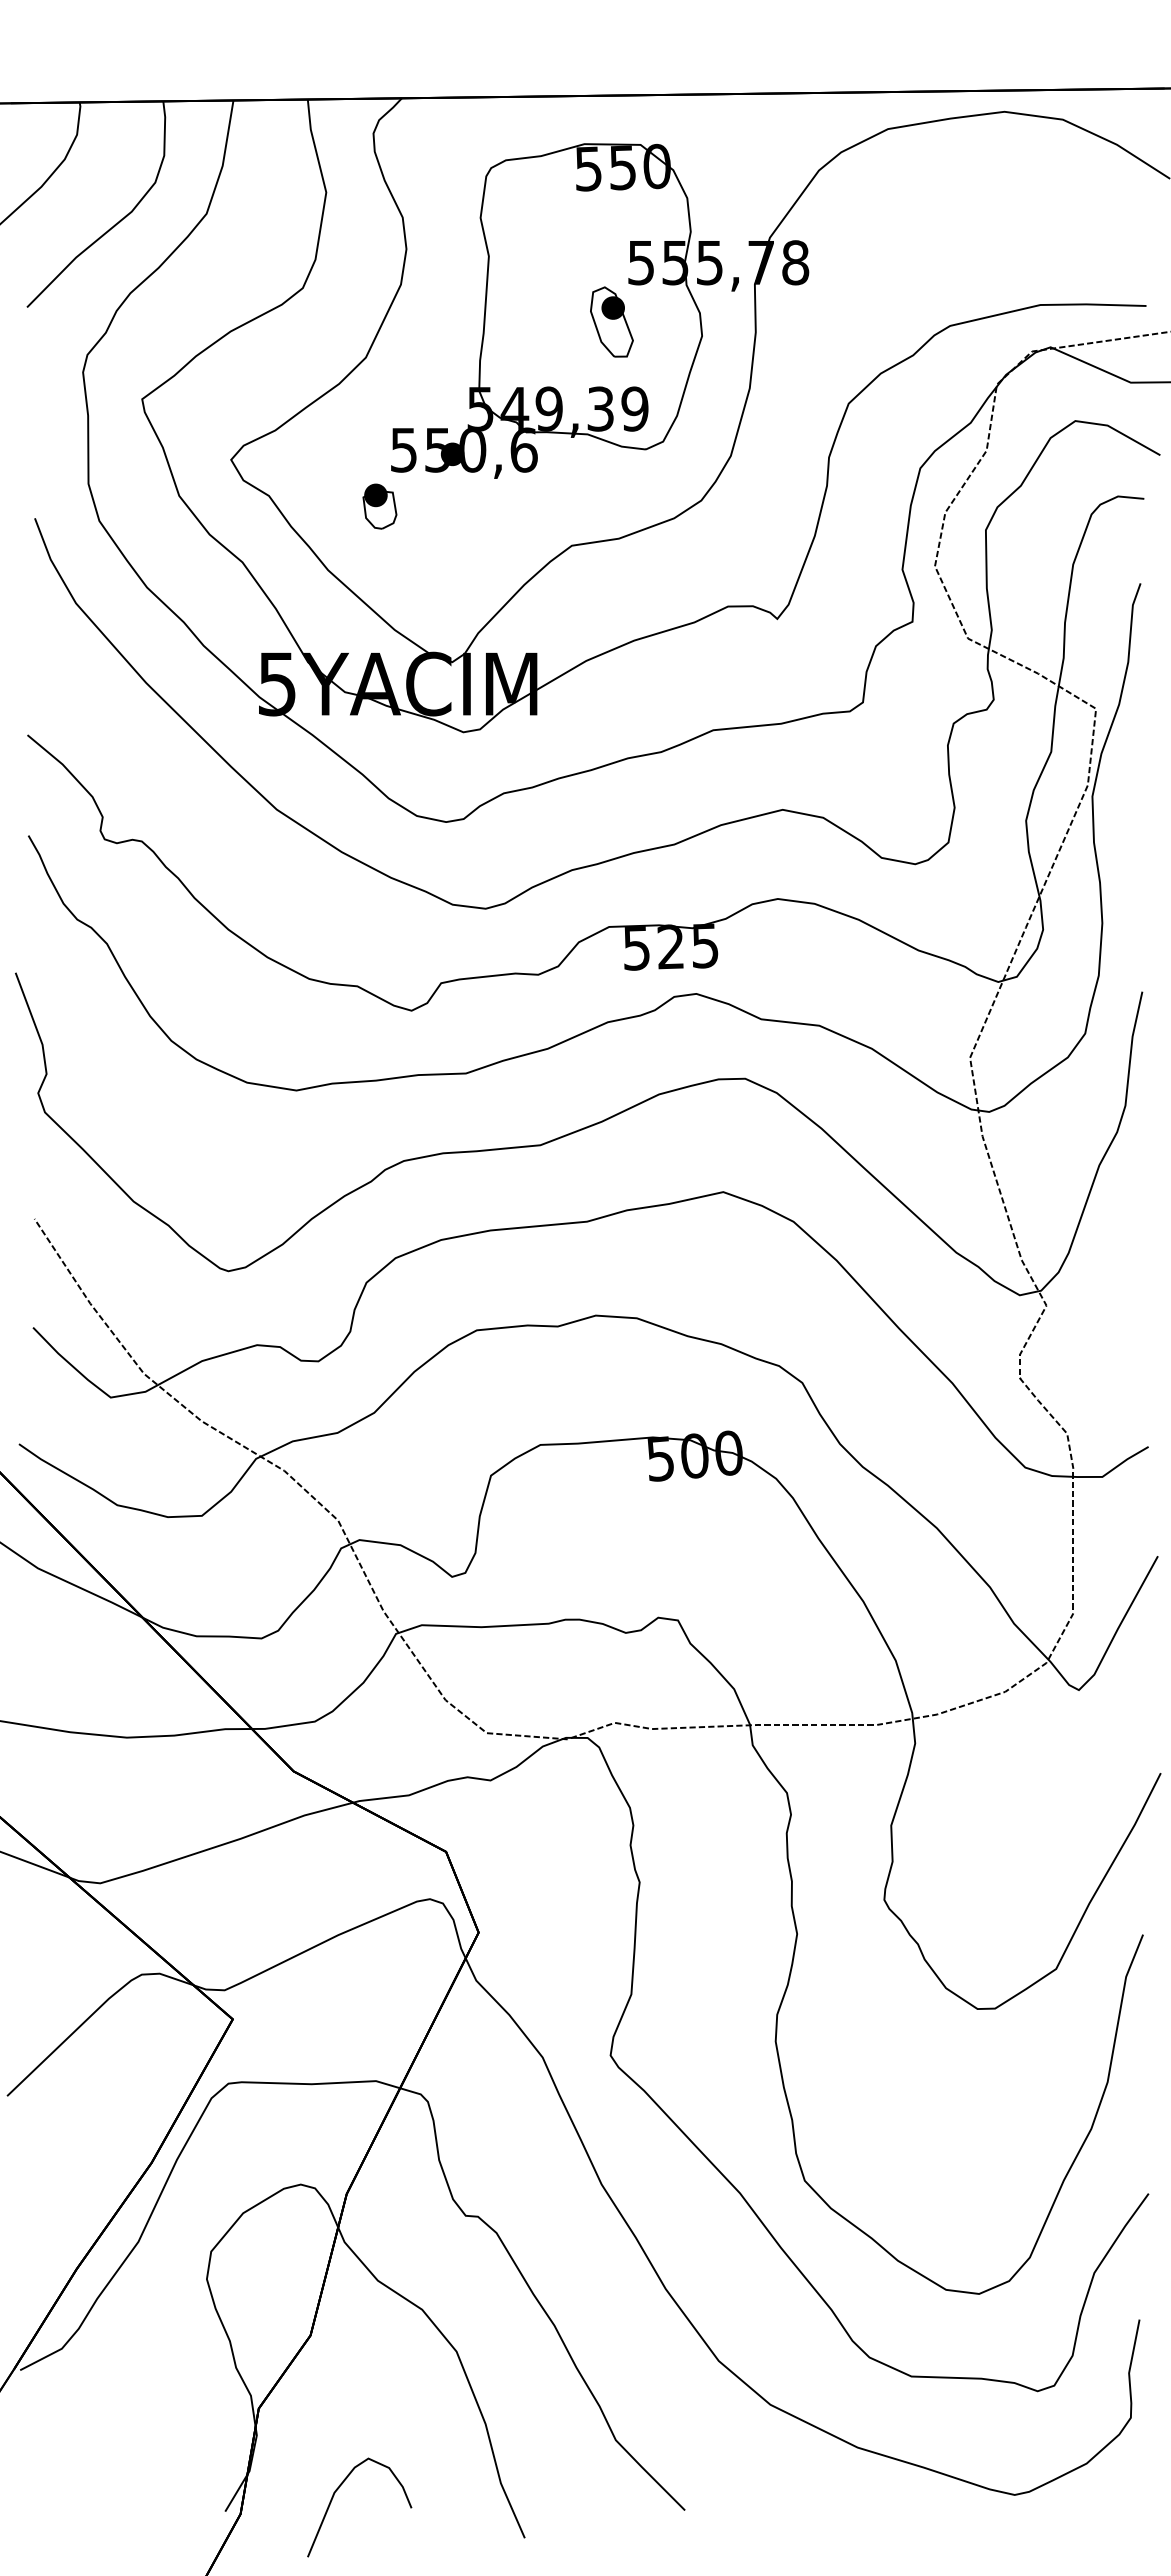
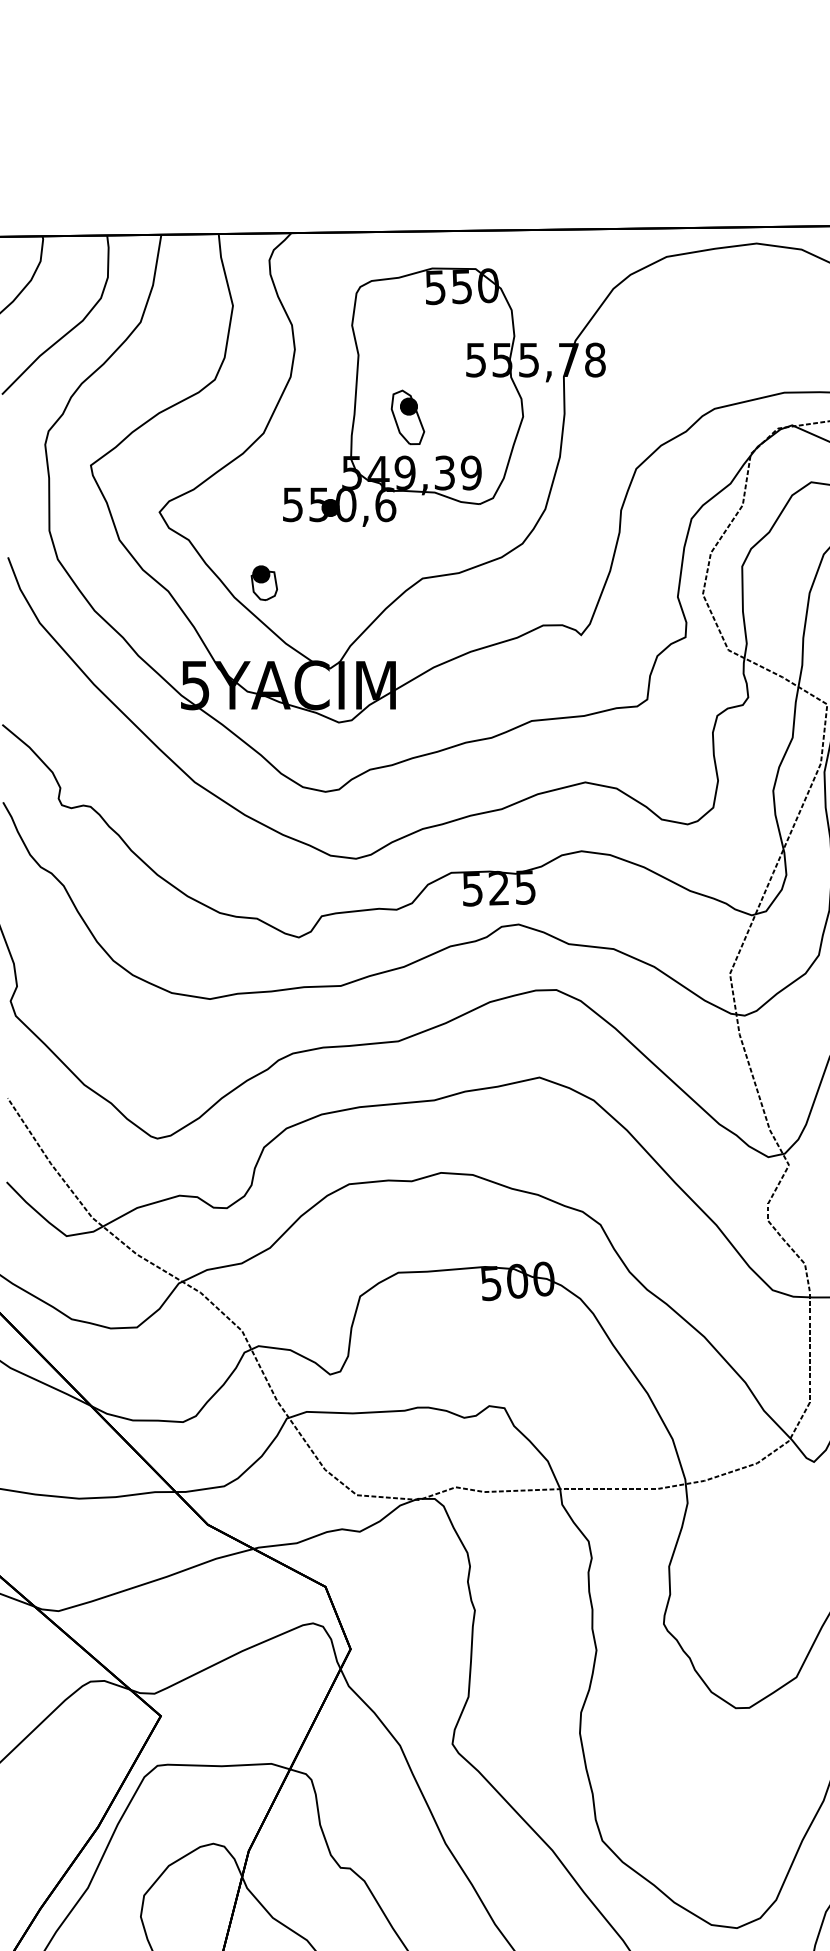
part: (611, 321) -> (407, 417), moved
part: (379, 506) -> (264, 582), moved

